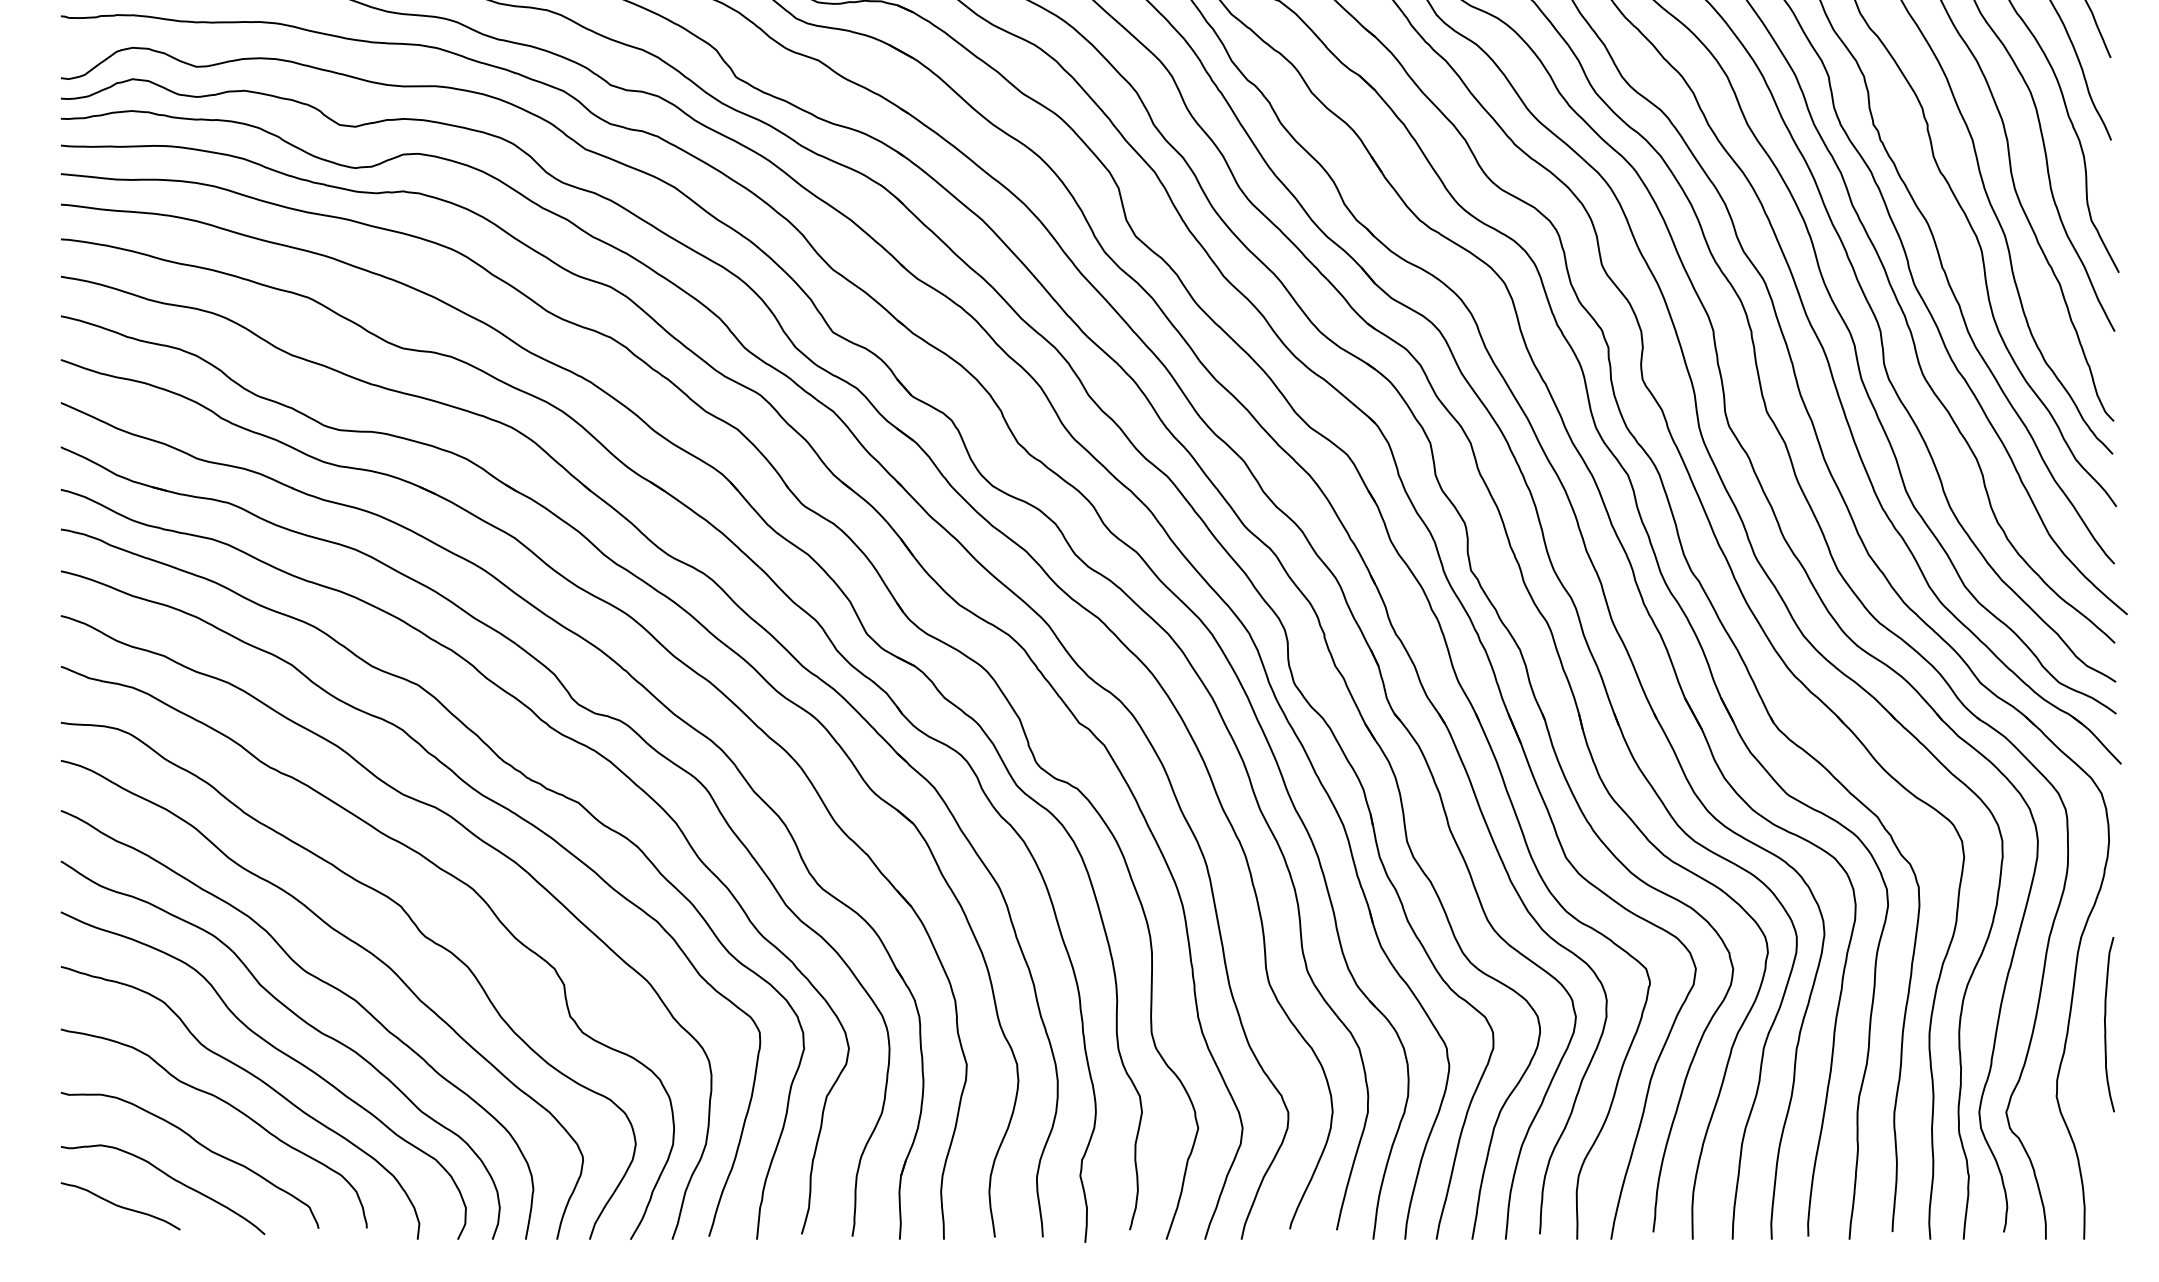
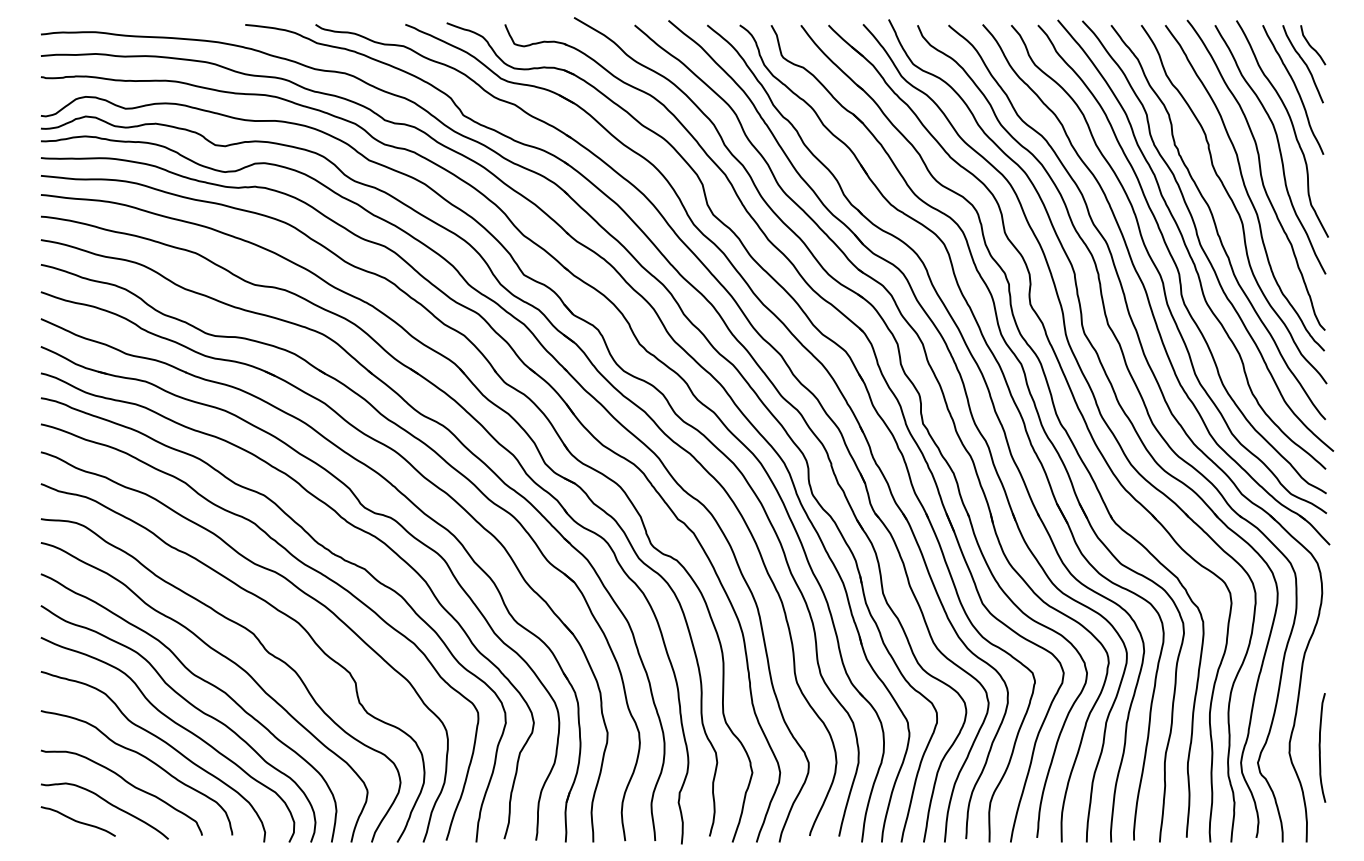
curve: (2106, 1023) -> (1320, 747), moved

